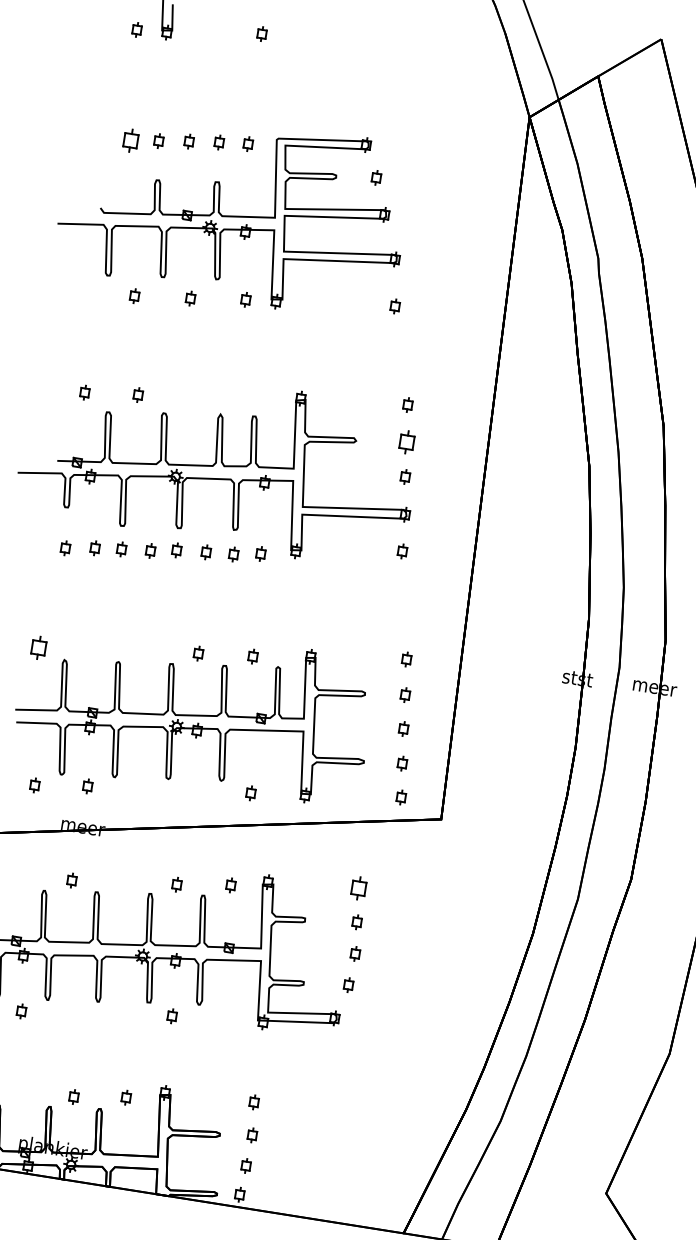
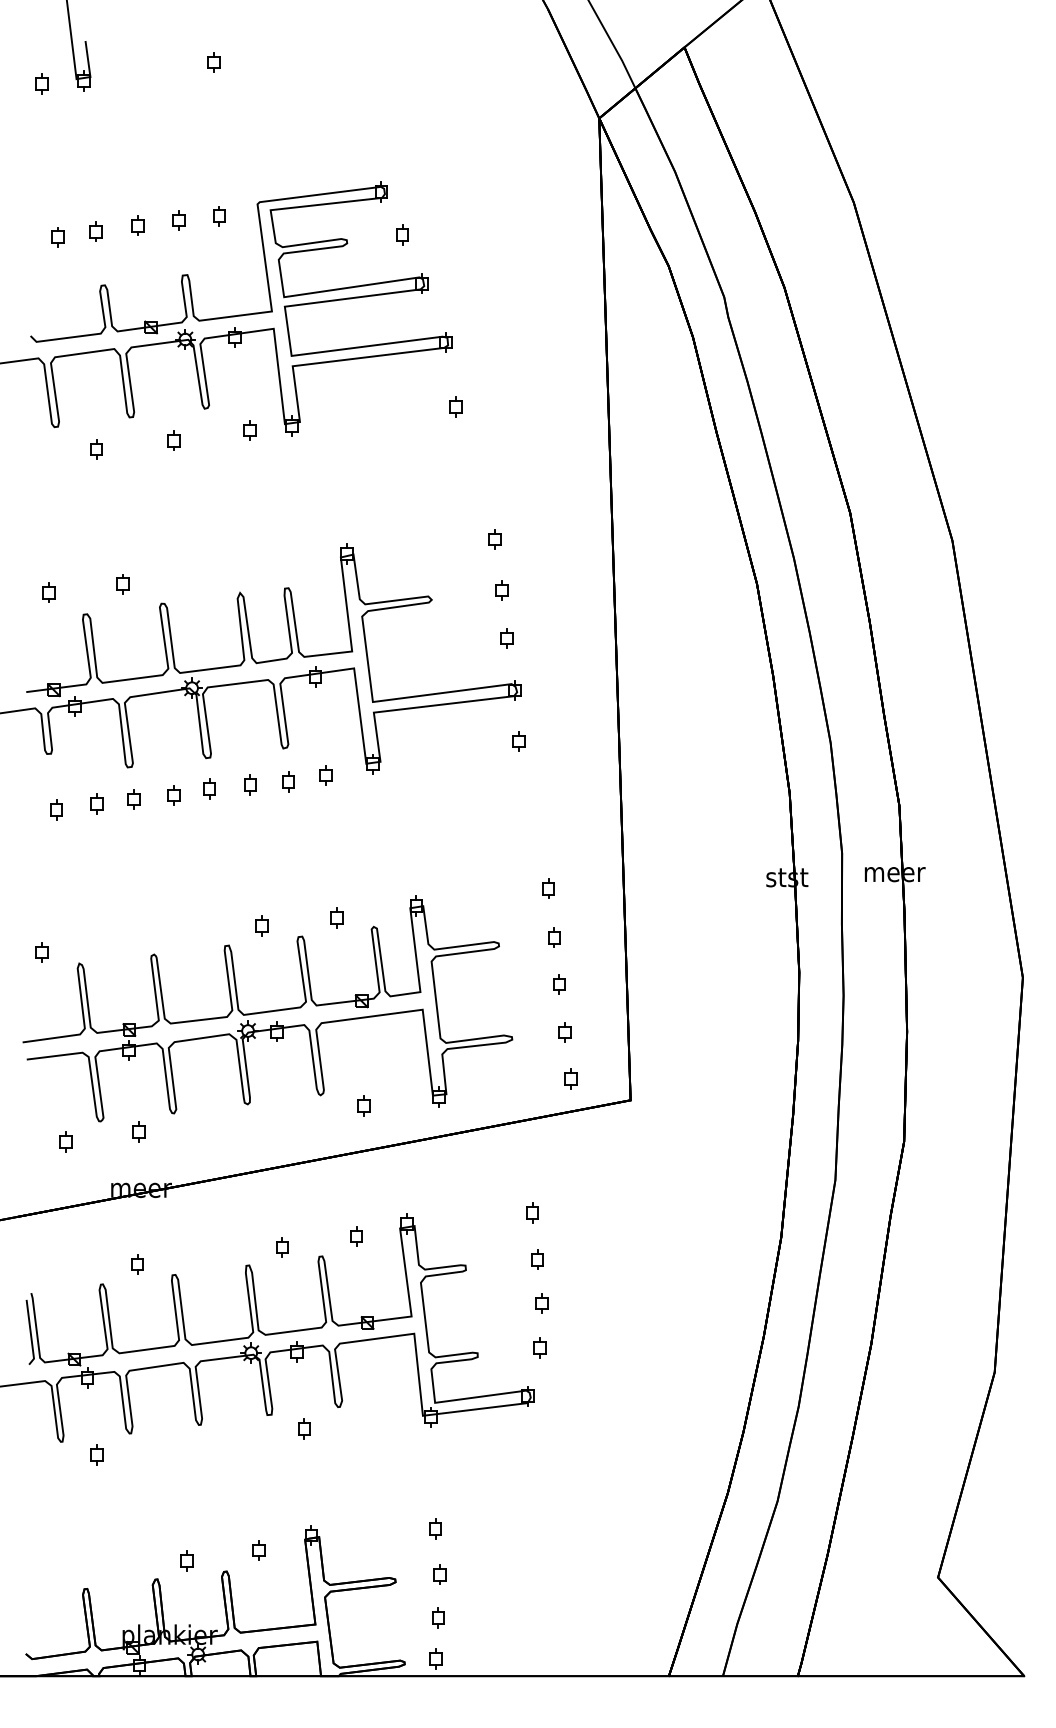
part: (130, 140) -> (57, 237), size x0.62
part: (406, 442) -> (501, 590), size x0.62
part: (38, 647) -> (41, 952), size x0.62
part: (358, 888) -> (532, 1212), size x0.62

